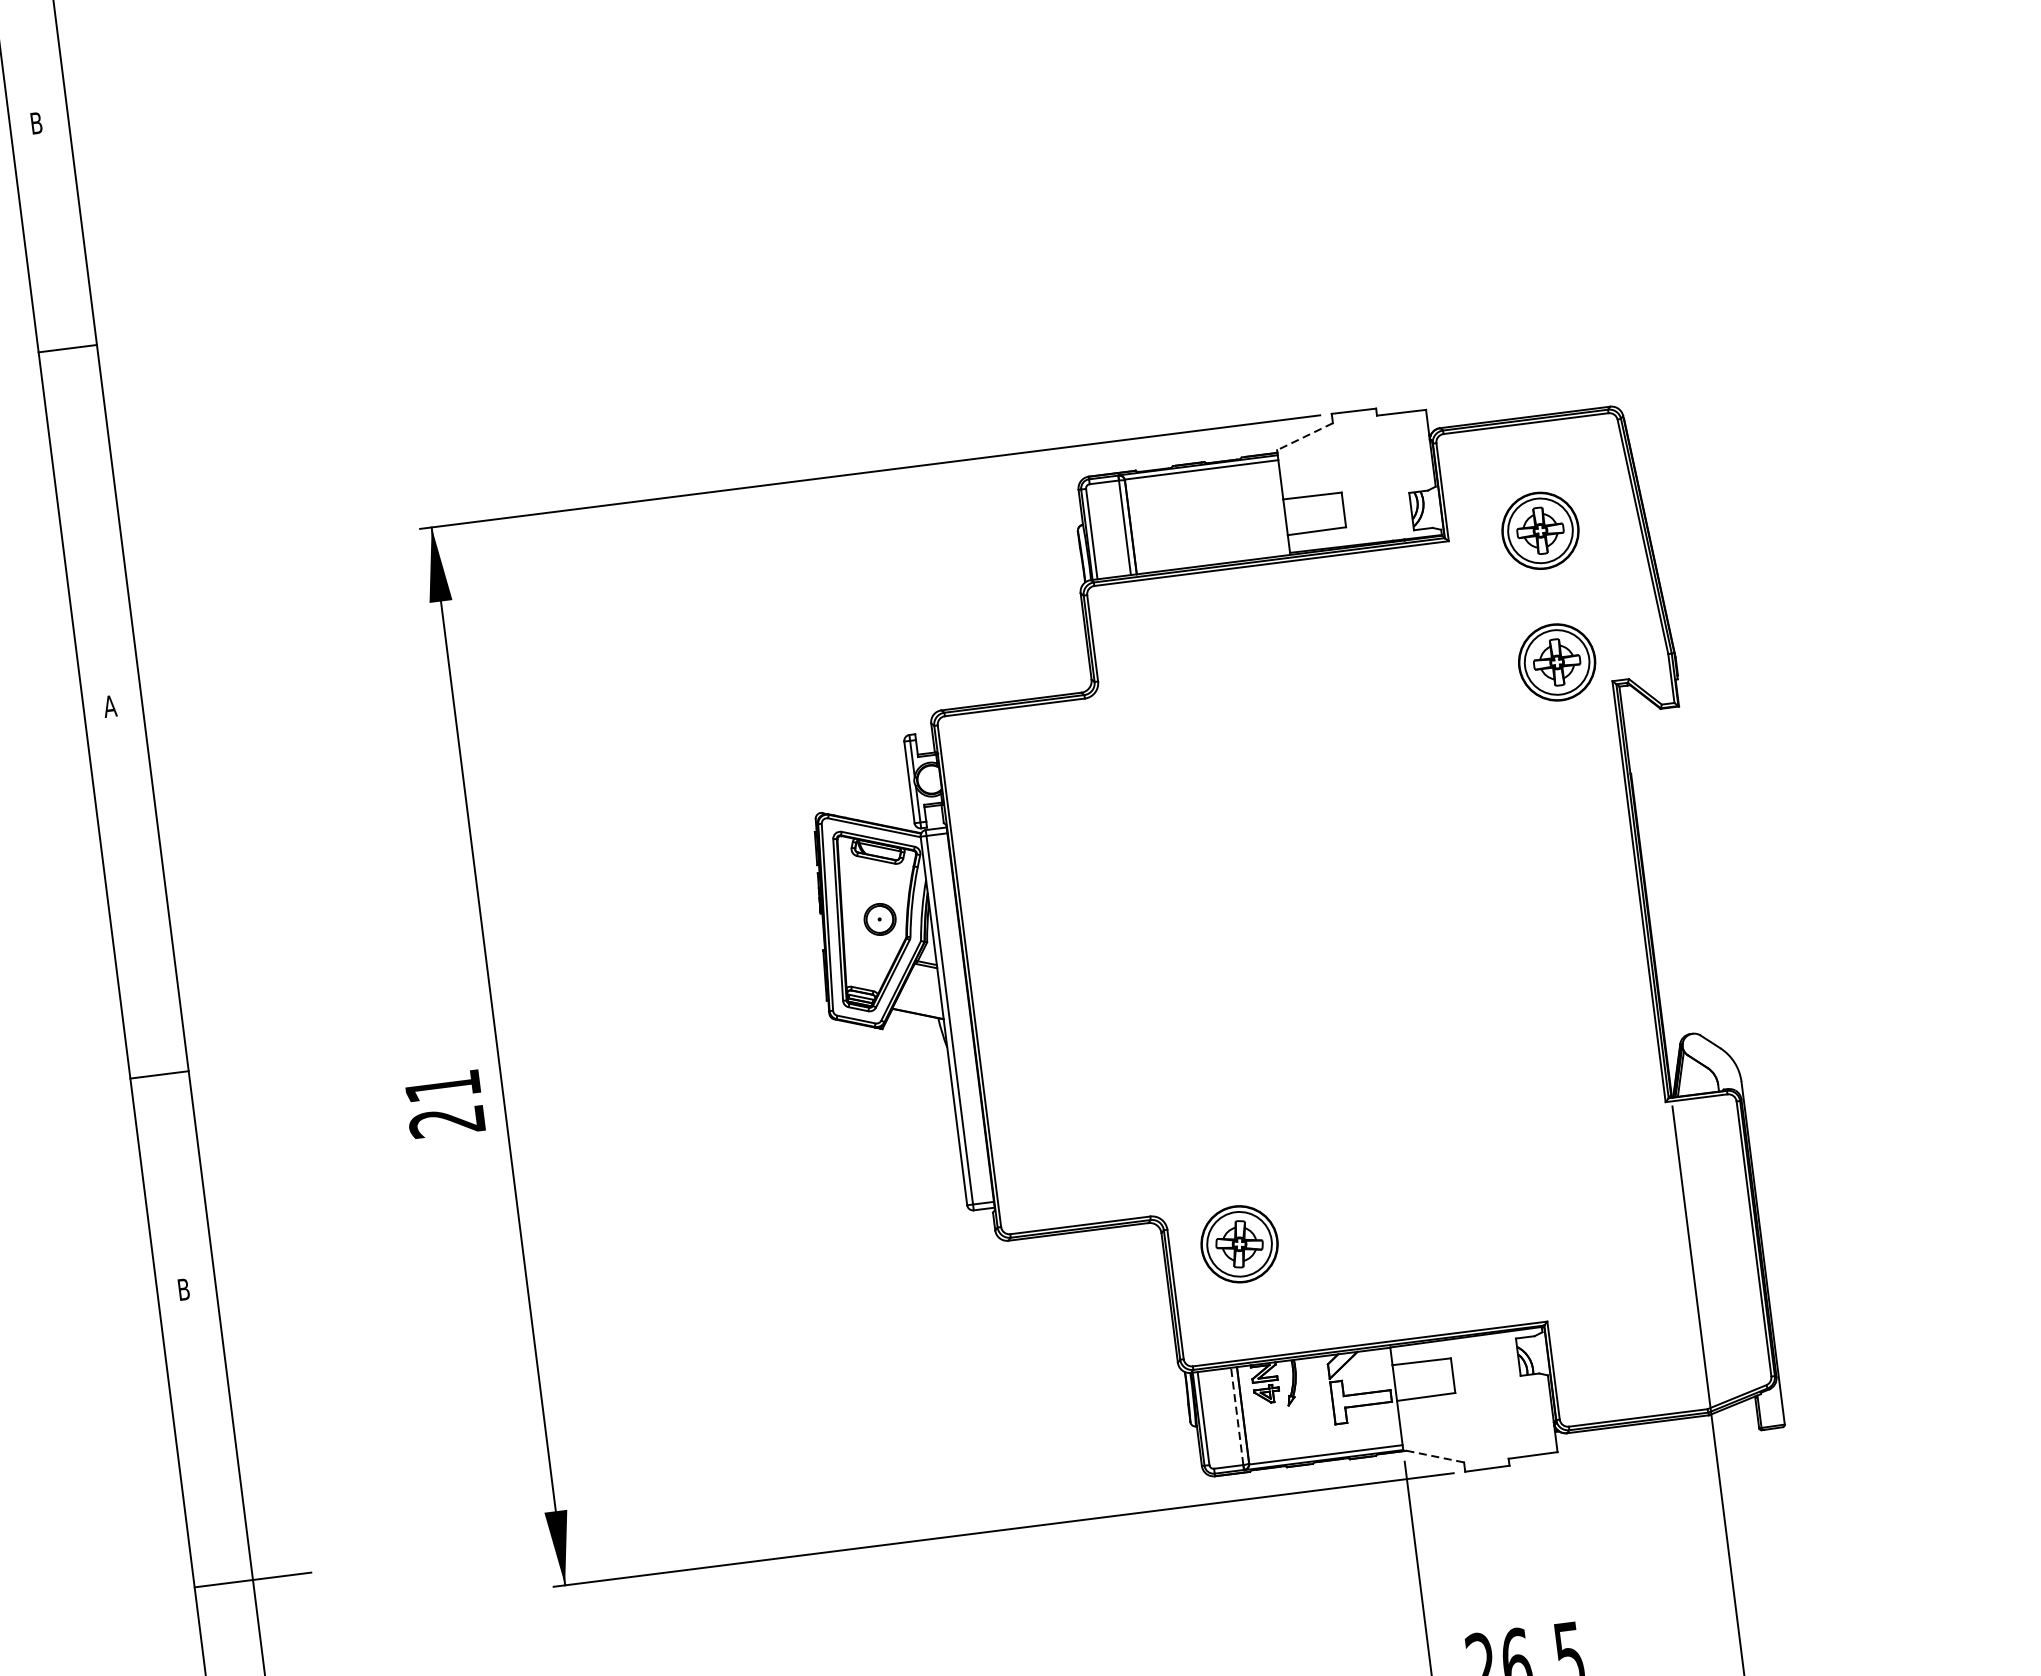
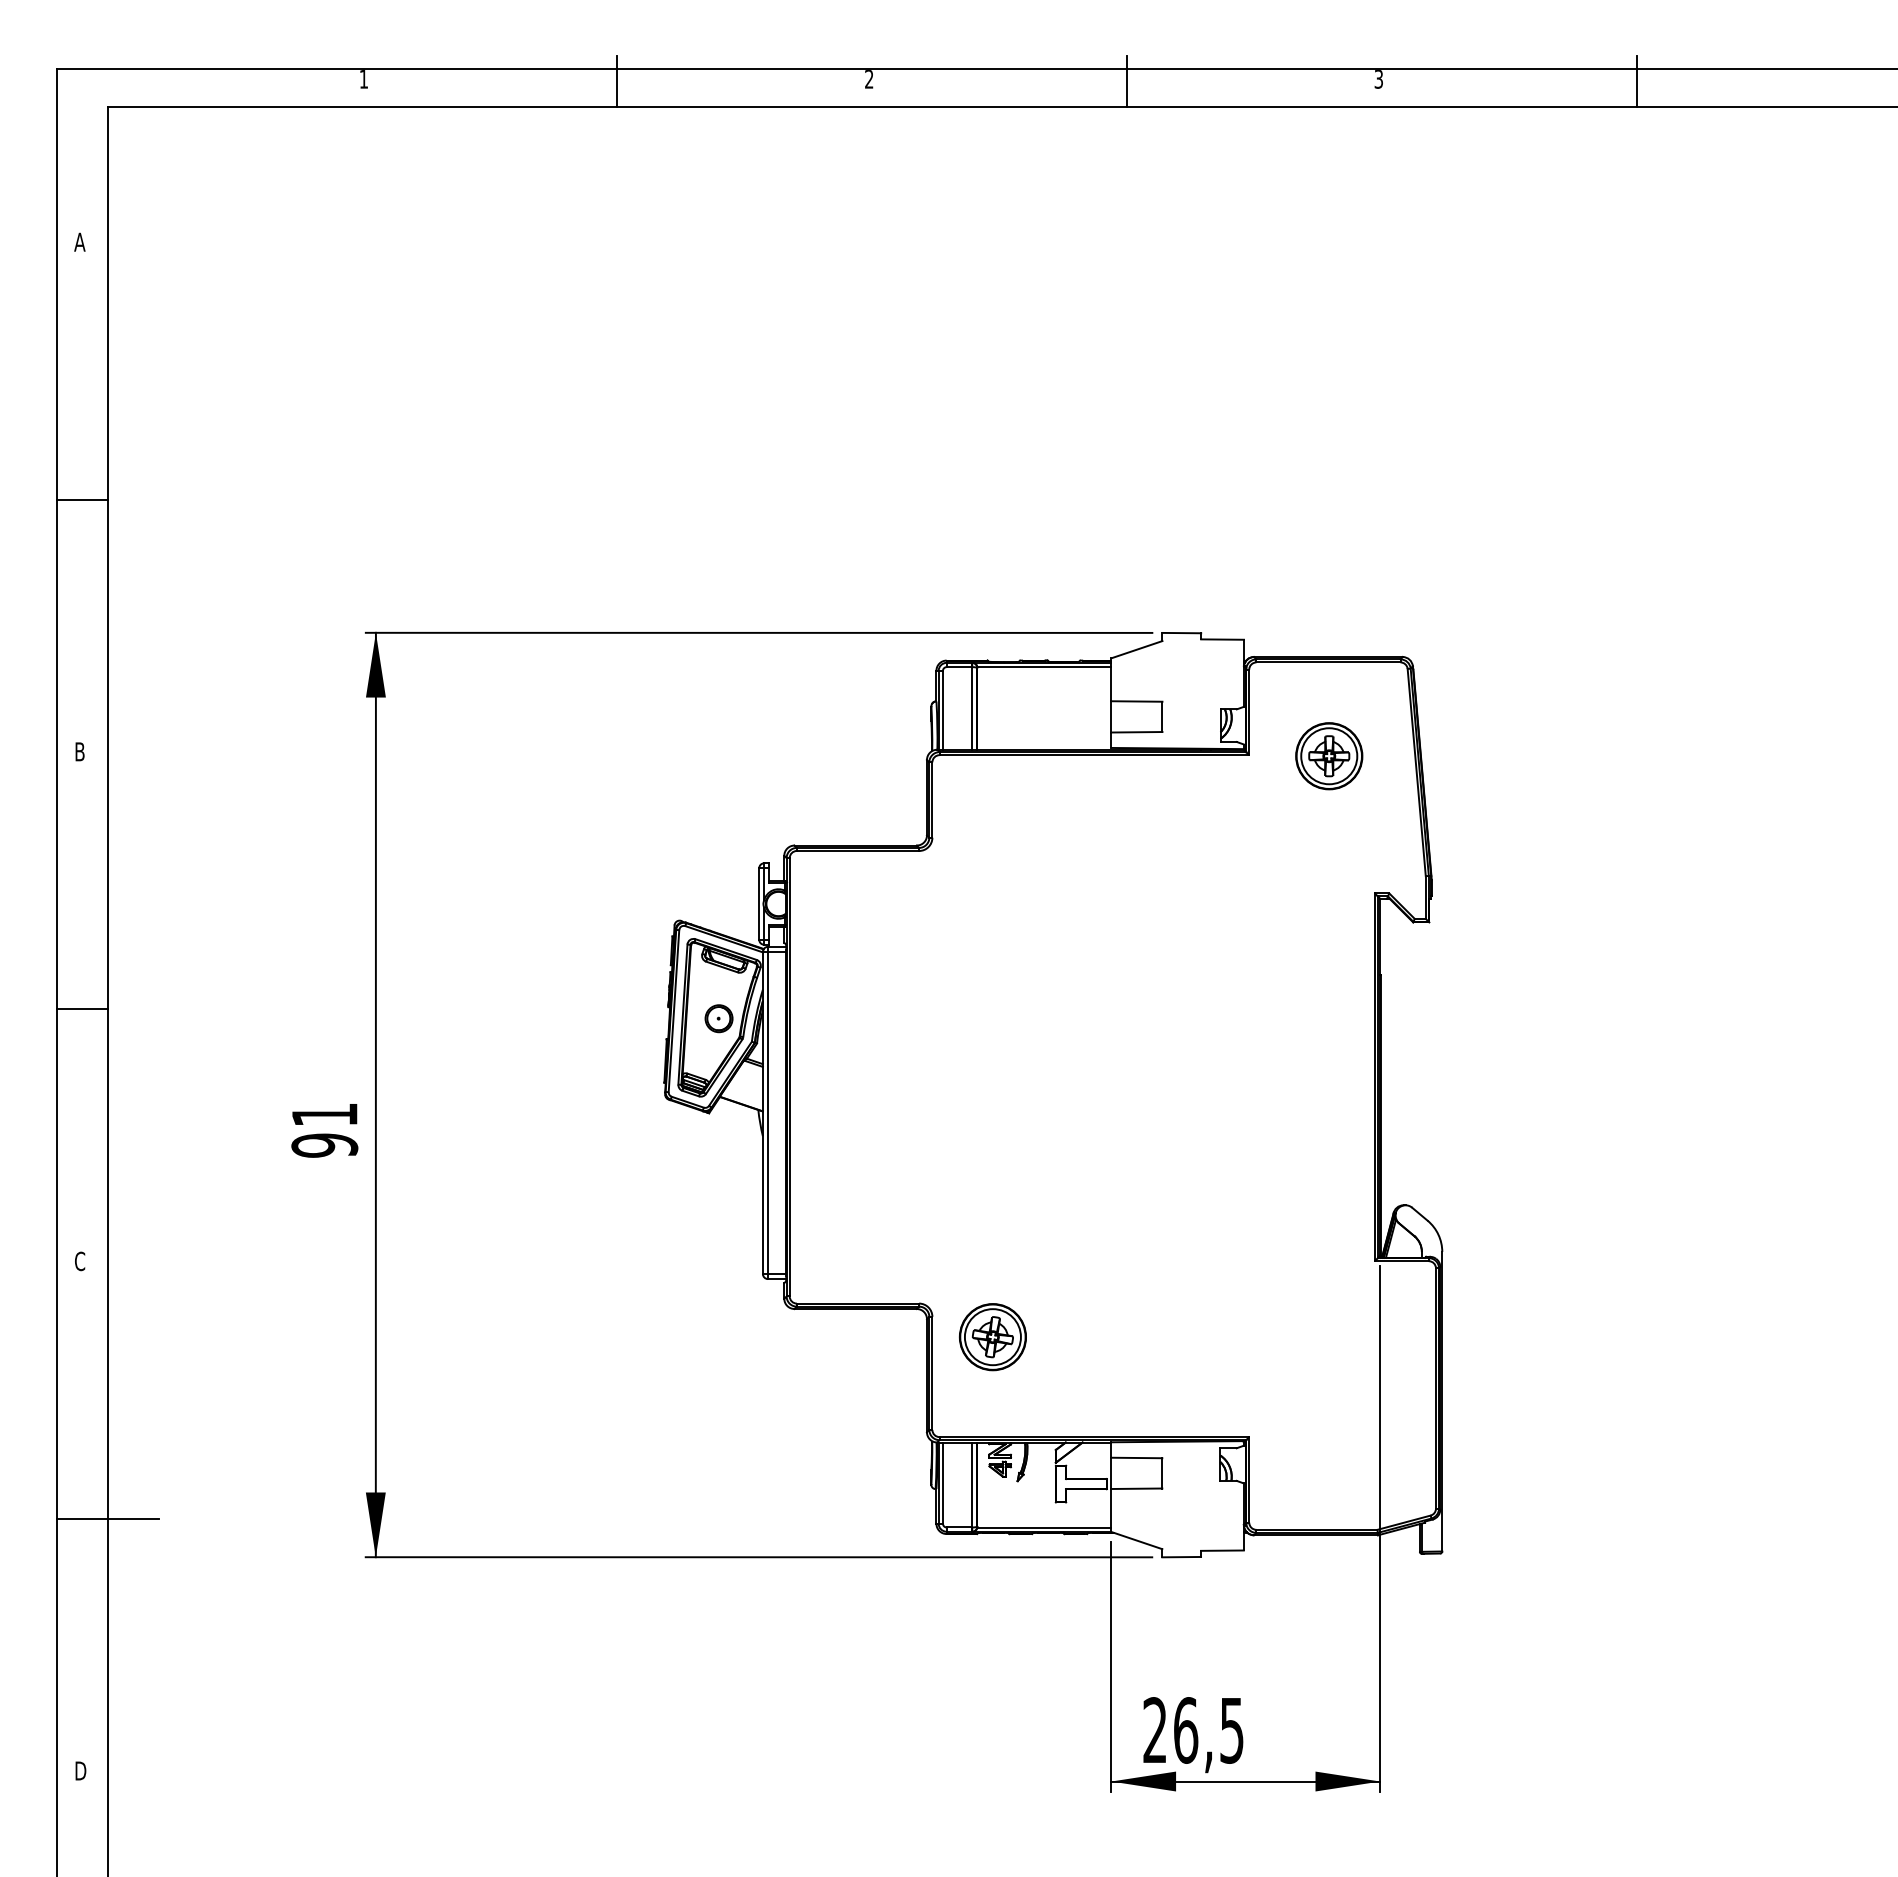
text: (35, 122) -> (79, 241), B -> A
line: (66, 348) -> (81, 499), moved
line: (1304, 436) -> (1136, 649), dashed -> solid
part: (1557, 662) -> (1329, 871), removed
text: (109, 706) -> (79, 751), A -> B
line: (158, 1075) -> (81, 1009), moved
text: (446, 1121) -> (324, 1145), 21 -> 91
text: (184, 1289) -> (80, 1261), B -> C
line: (1237, 1415) -> (972, 1484), dashed -> solid
line: (1433, 1456) -> (1136, 1540), dashed -> solid

